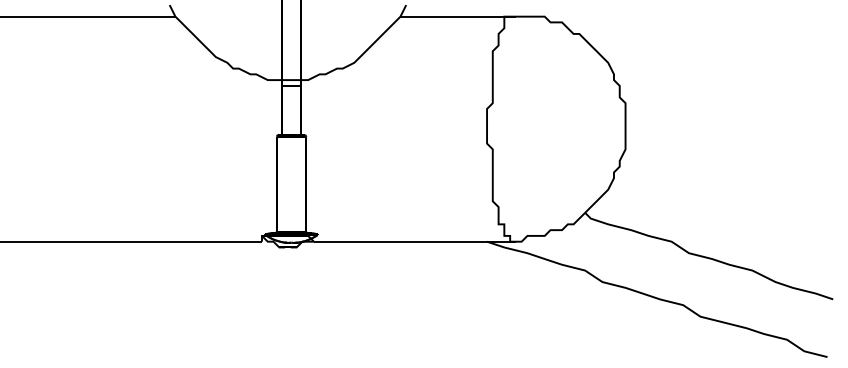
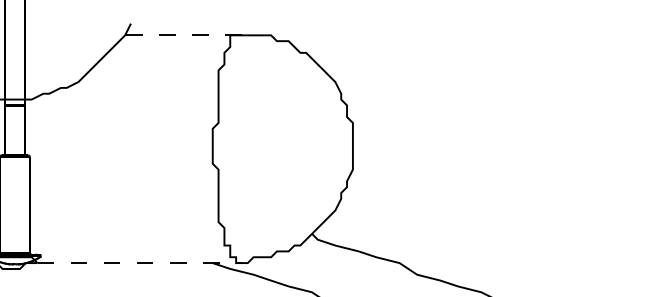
line: (458, 16) -> (183, 35), solid -> dashed
line: (414, 241) -> (139, 262), solid -> dashed

